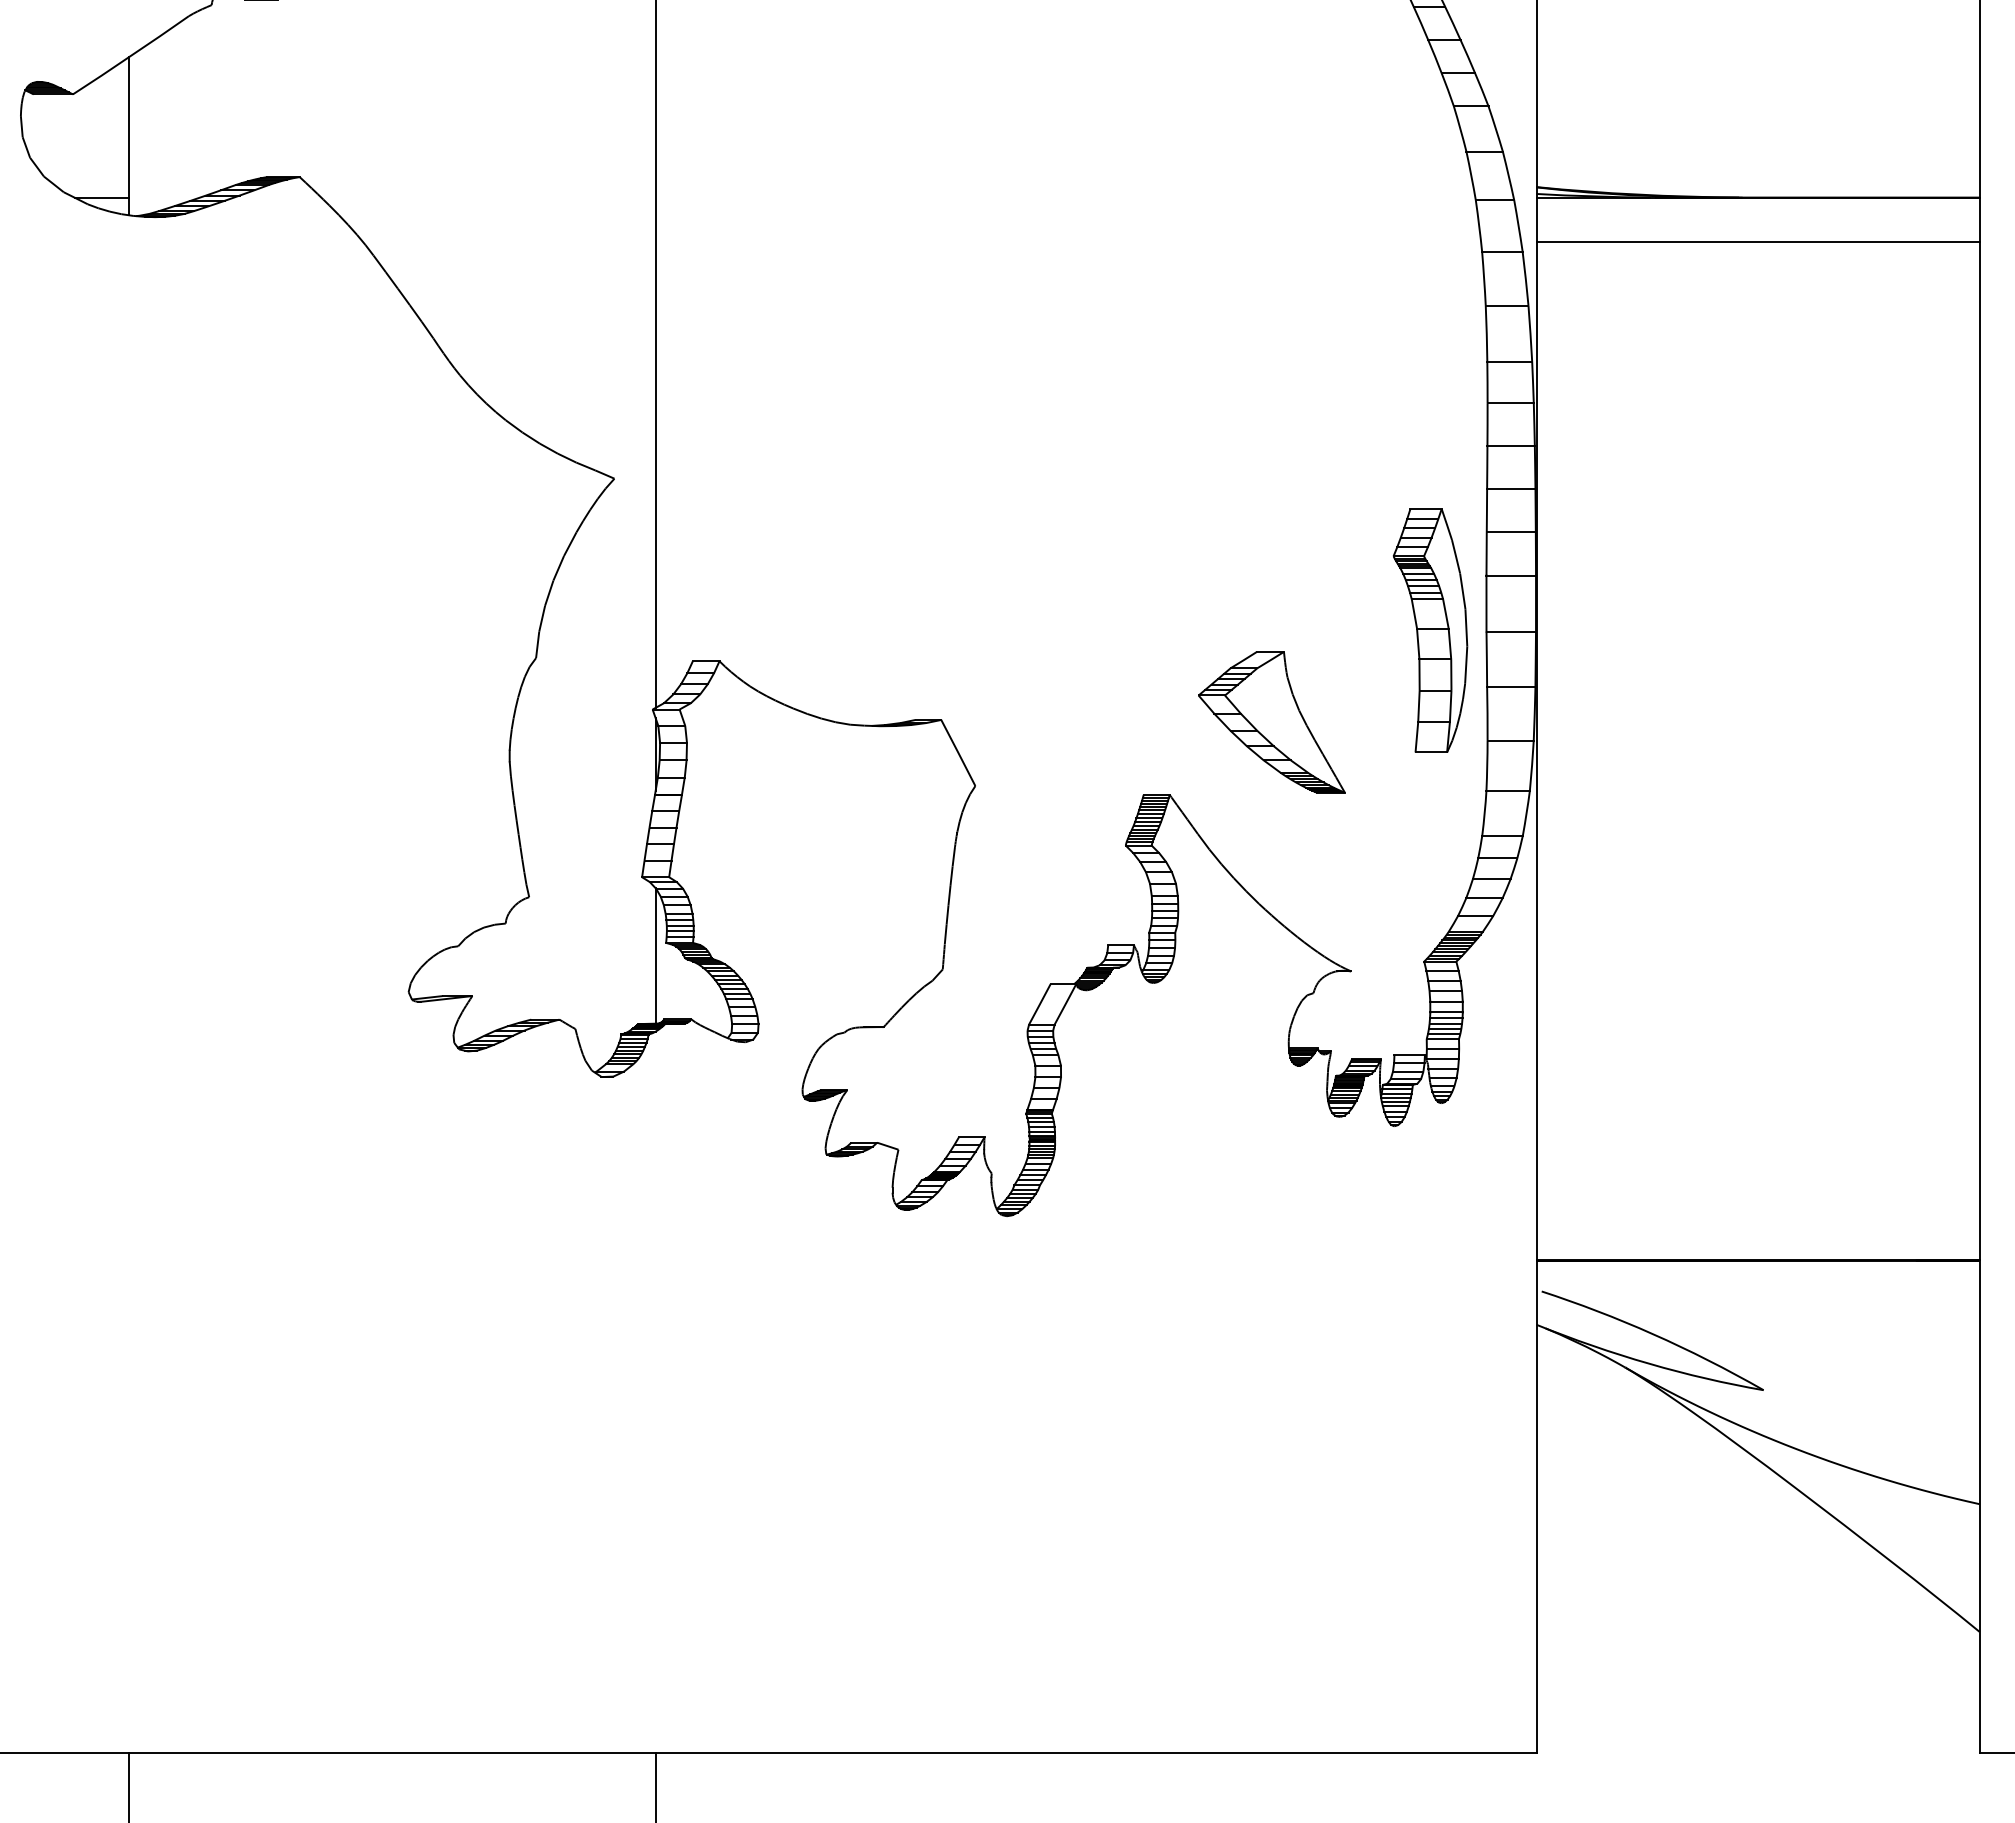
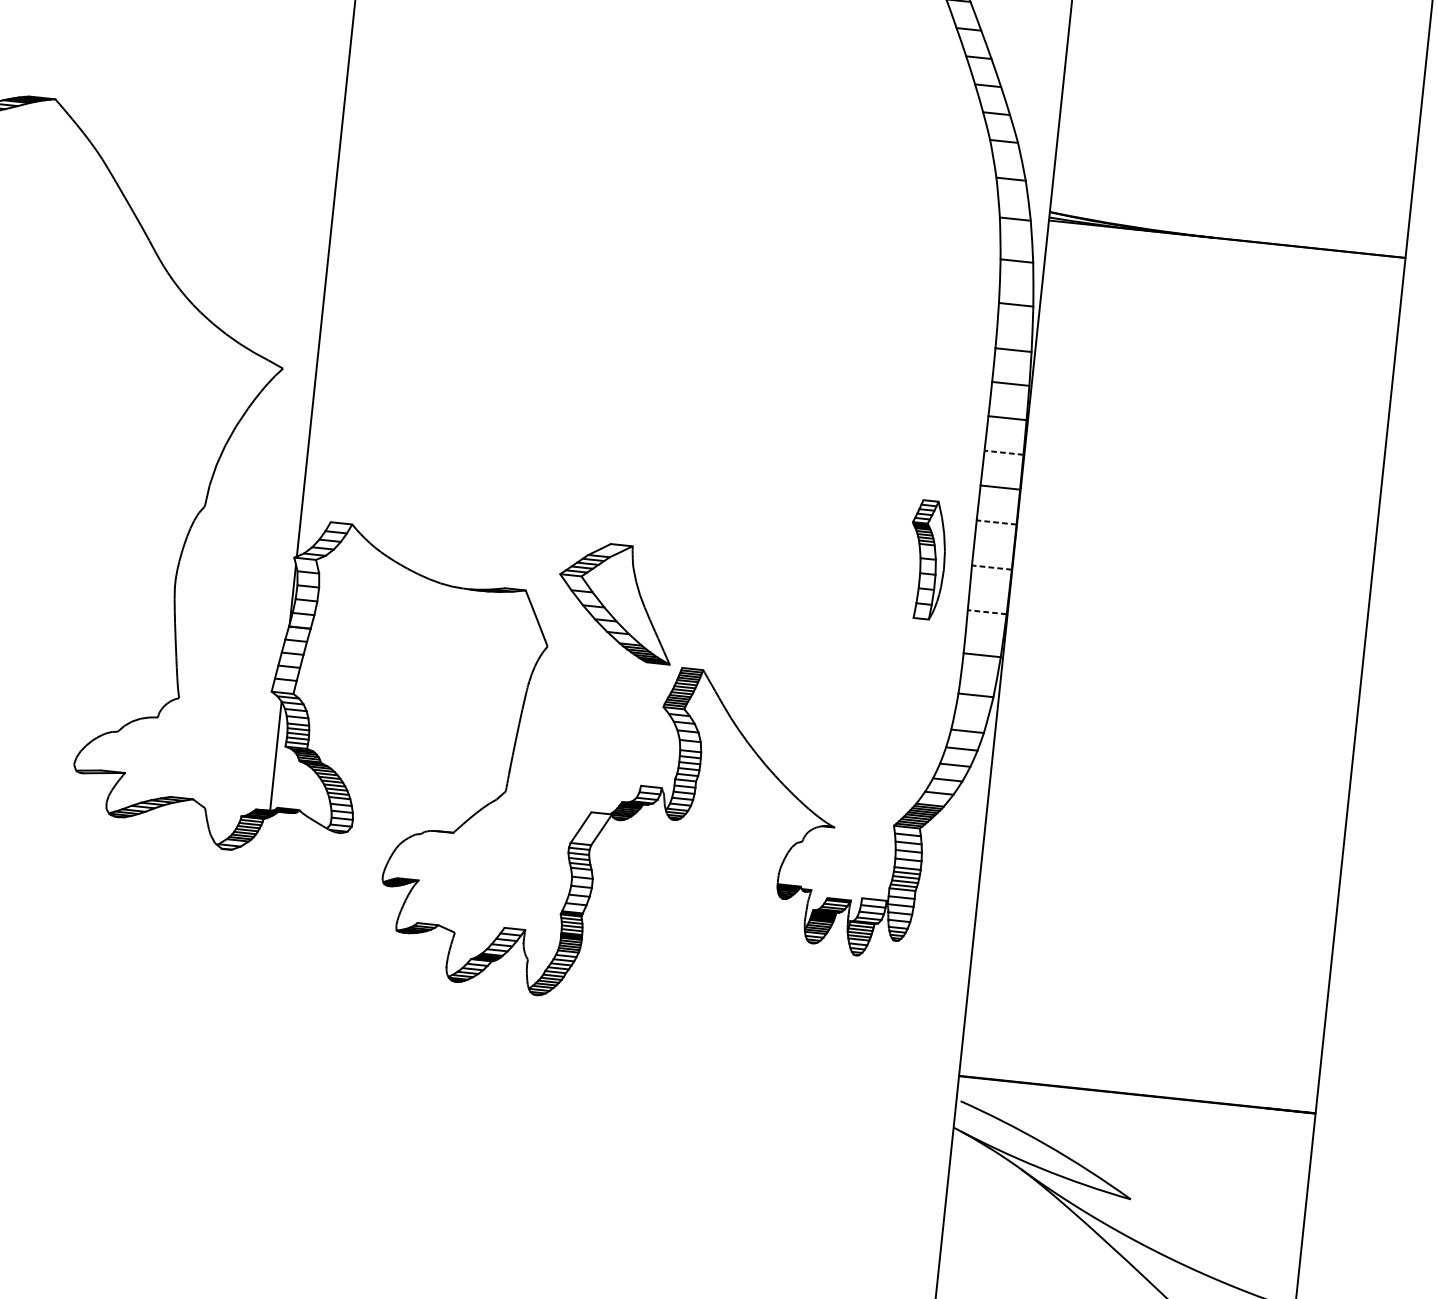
line: (1757, 242) -> (1222, 275), removed
line: (1510, 488) -> (1003, 452), solid -> dashed
line: (1511, 575) -> (996, 522), solid -> dashed
part: (1430, 630) -> (927, 559), size x0.6
line: (1511, 631) -> (992, 567), solid -> dashed
line: (1510, 687) -> (986, 612), solid -> dashed
part: (1271, 722) -> (616, 602), moved

